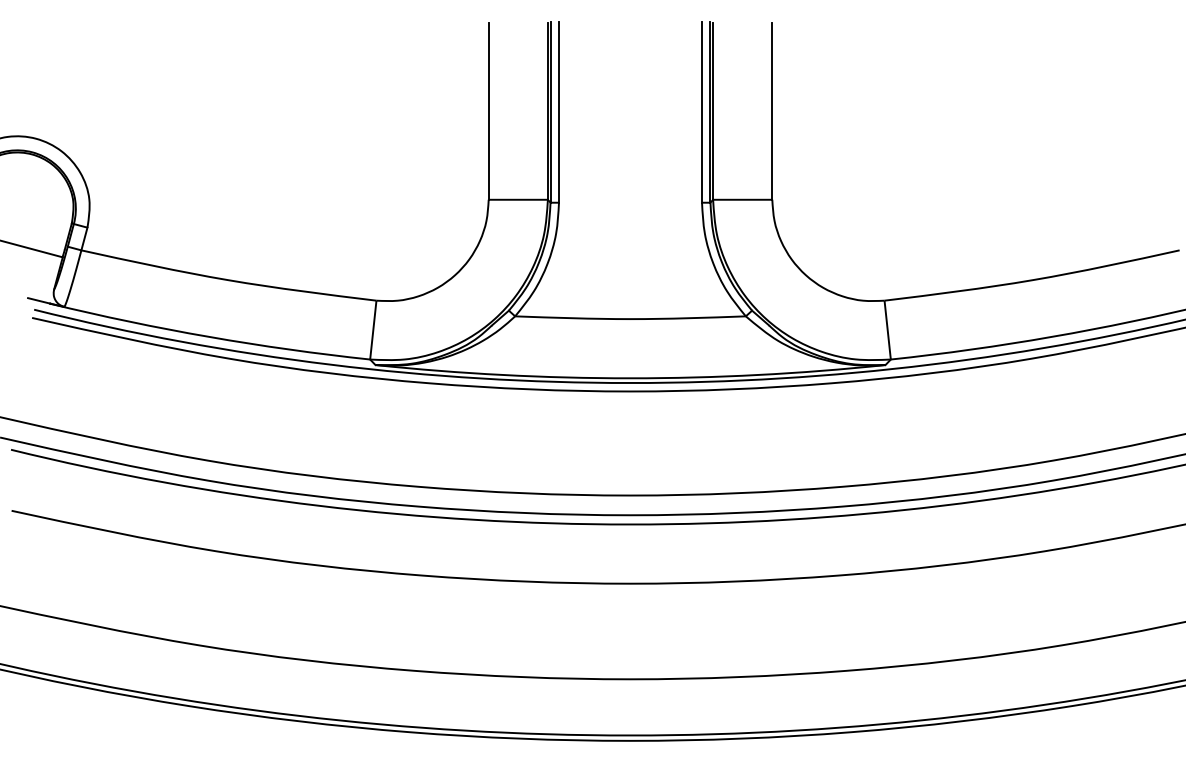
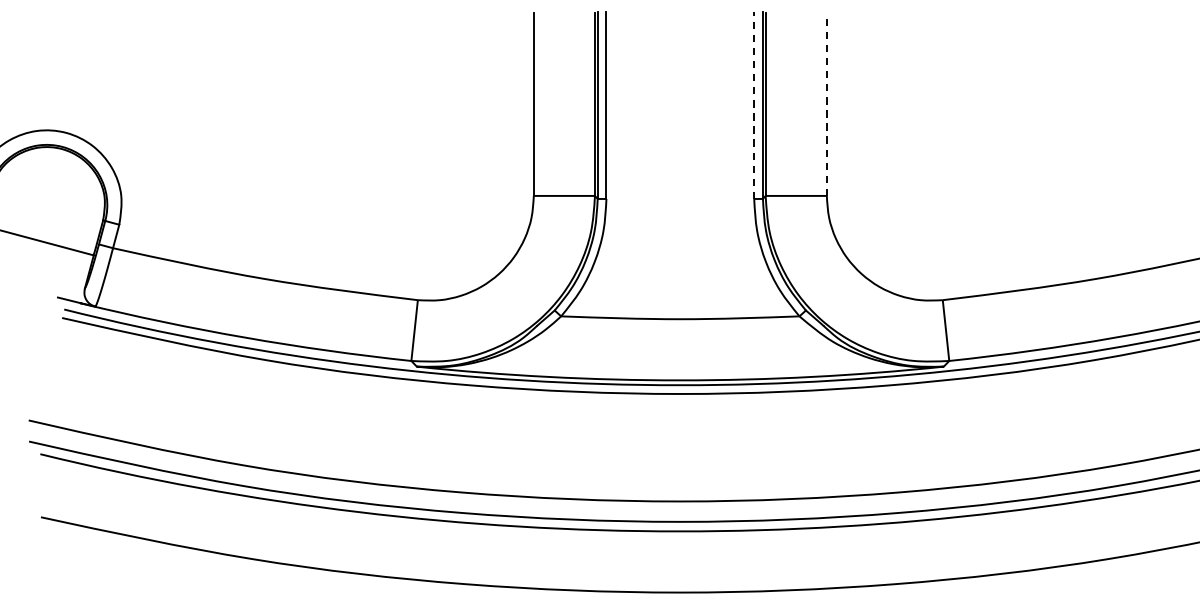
line: (772, 110) -> (827, 103), solid -> dashed
line: (702, 112) -> (754, 105), solid -> dashed

